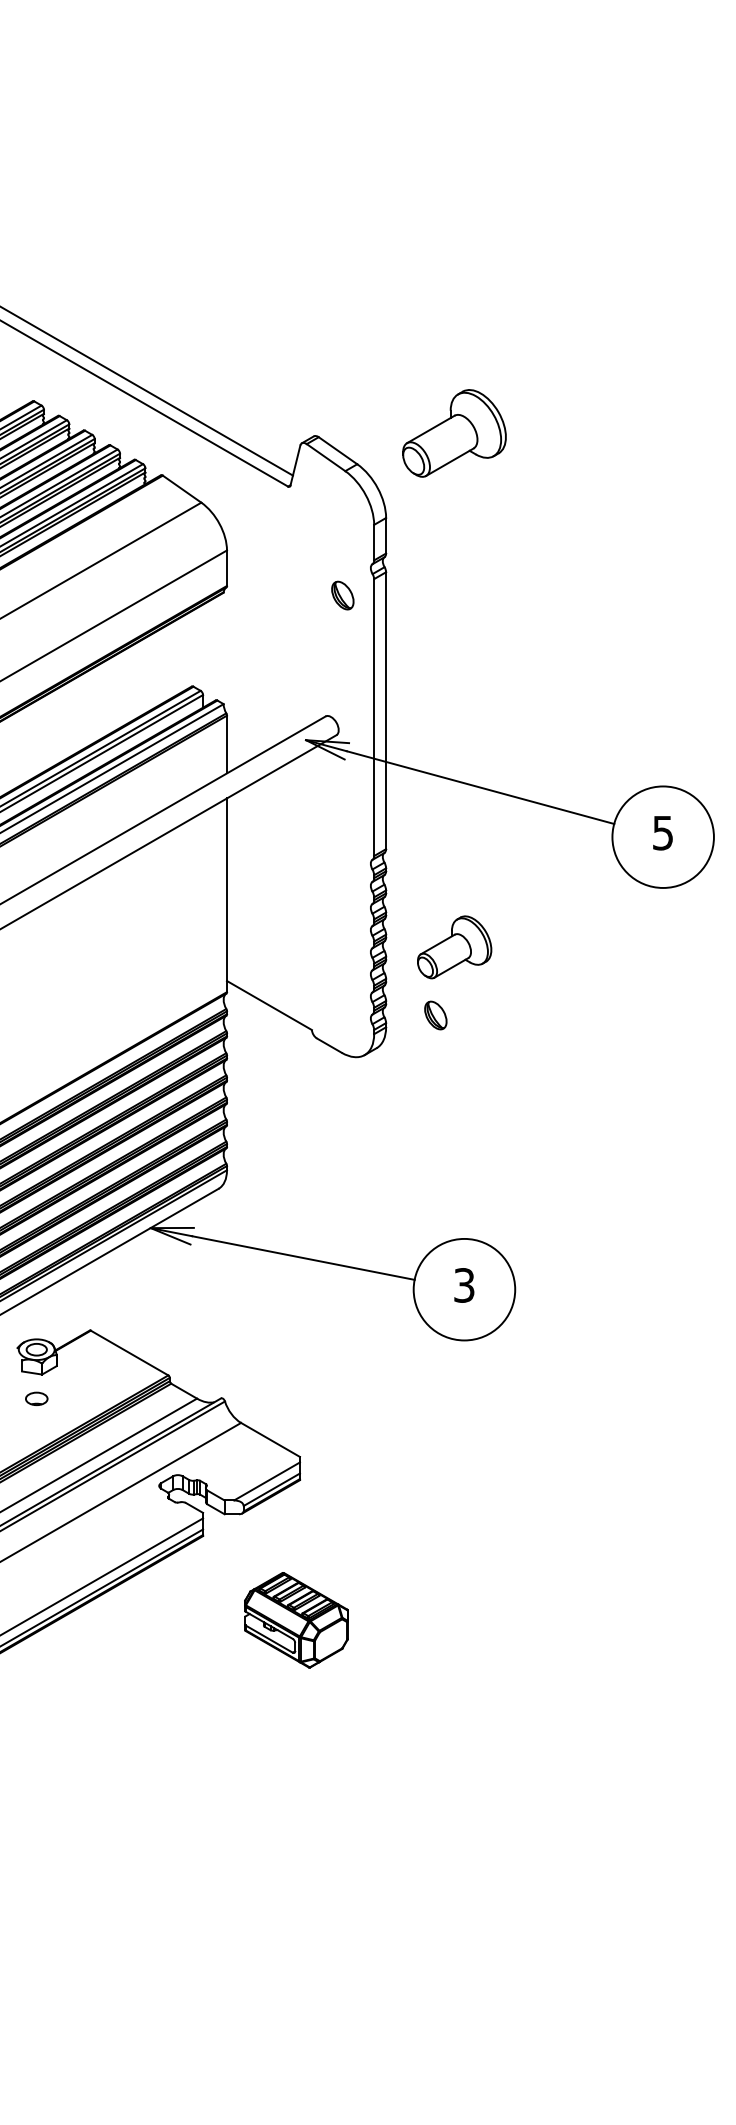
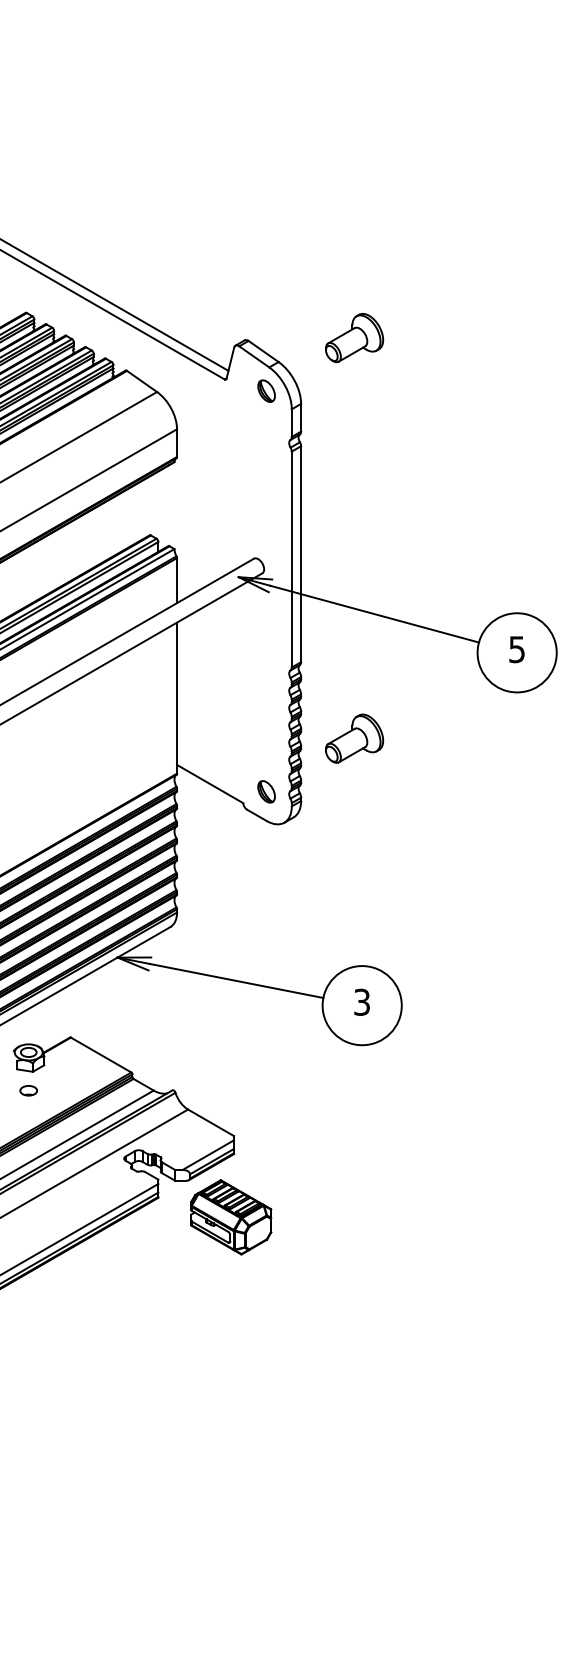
part: (454, 433) -> (354, 338), size x0.71
part: (342, 595) -> (266, 391), moved
part: (435, 1015) -> (266, 791), moved
part: (296, 1620) -> (231, 1217), moved

